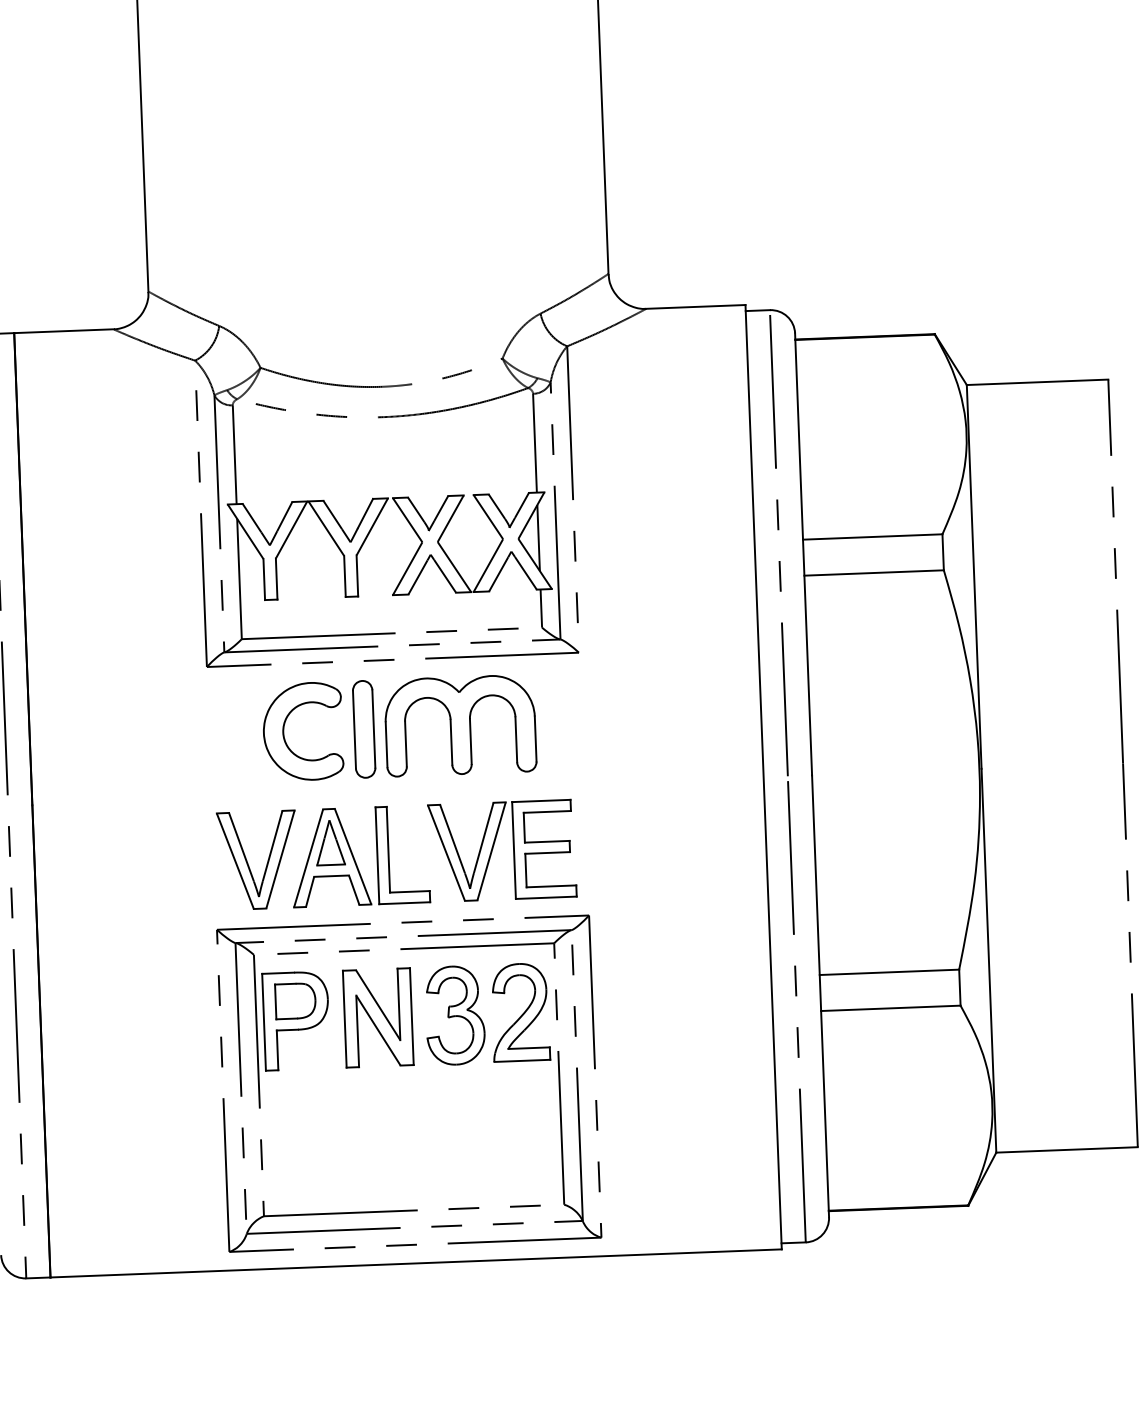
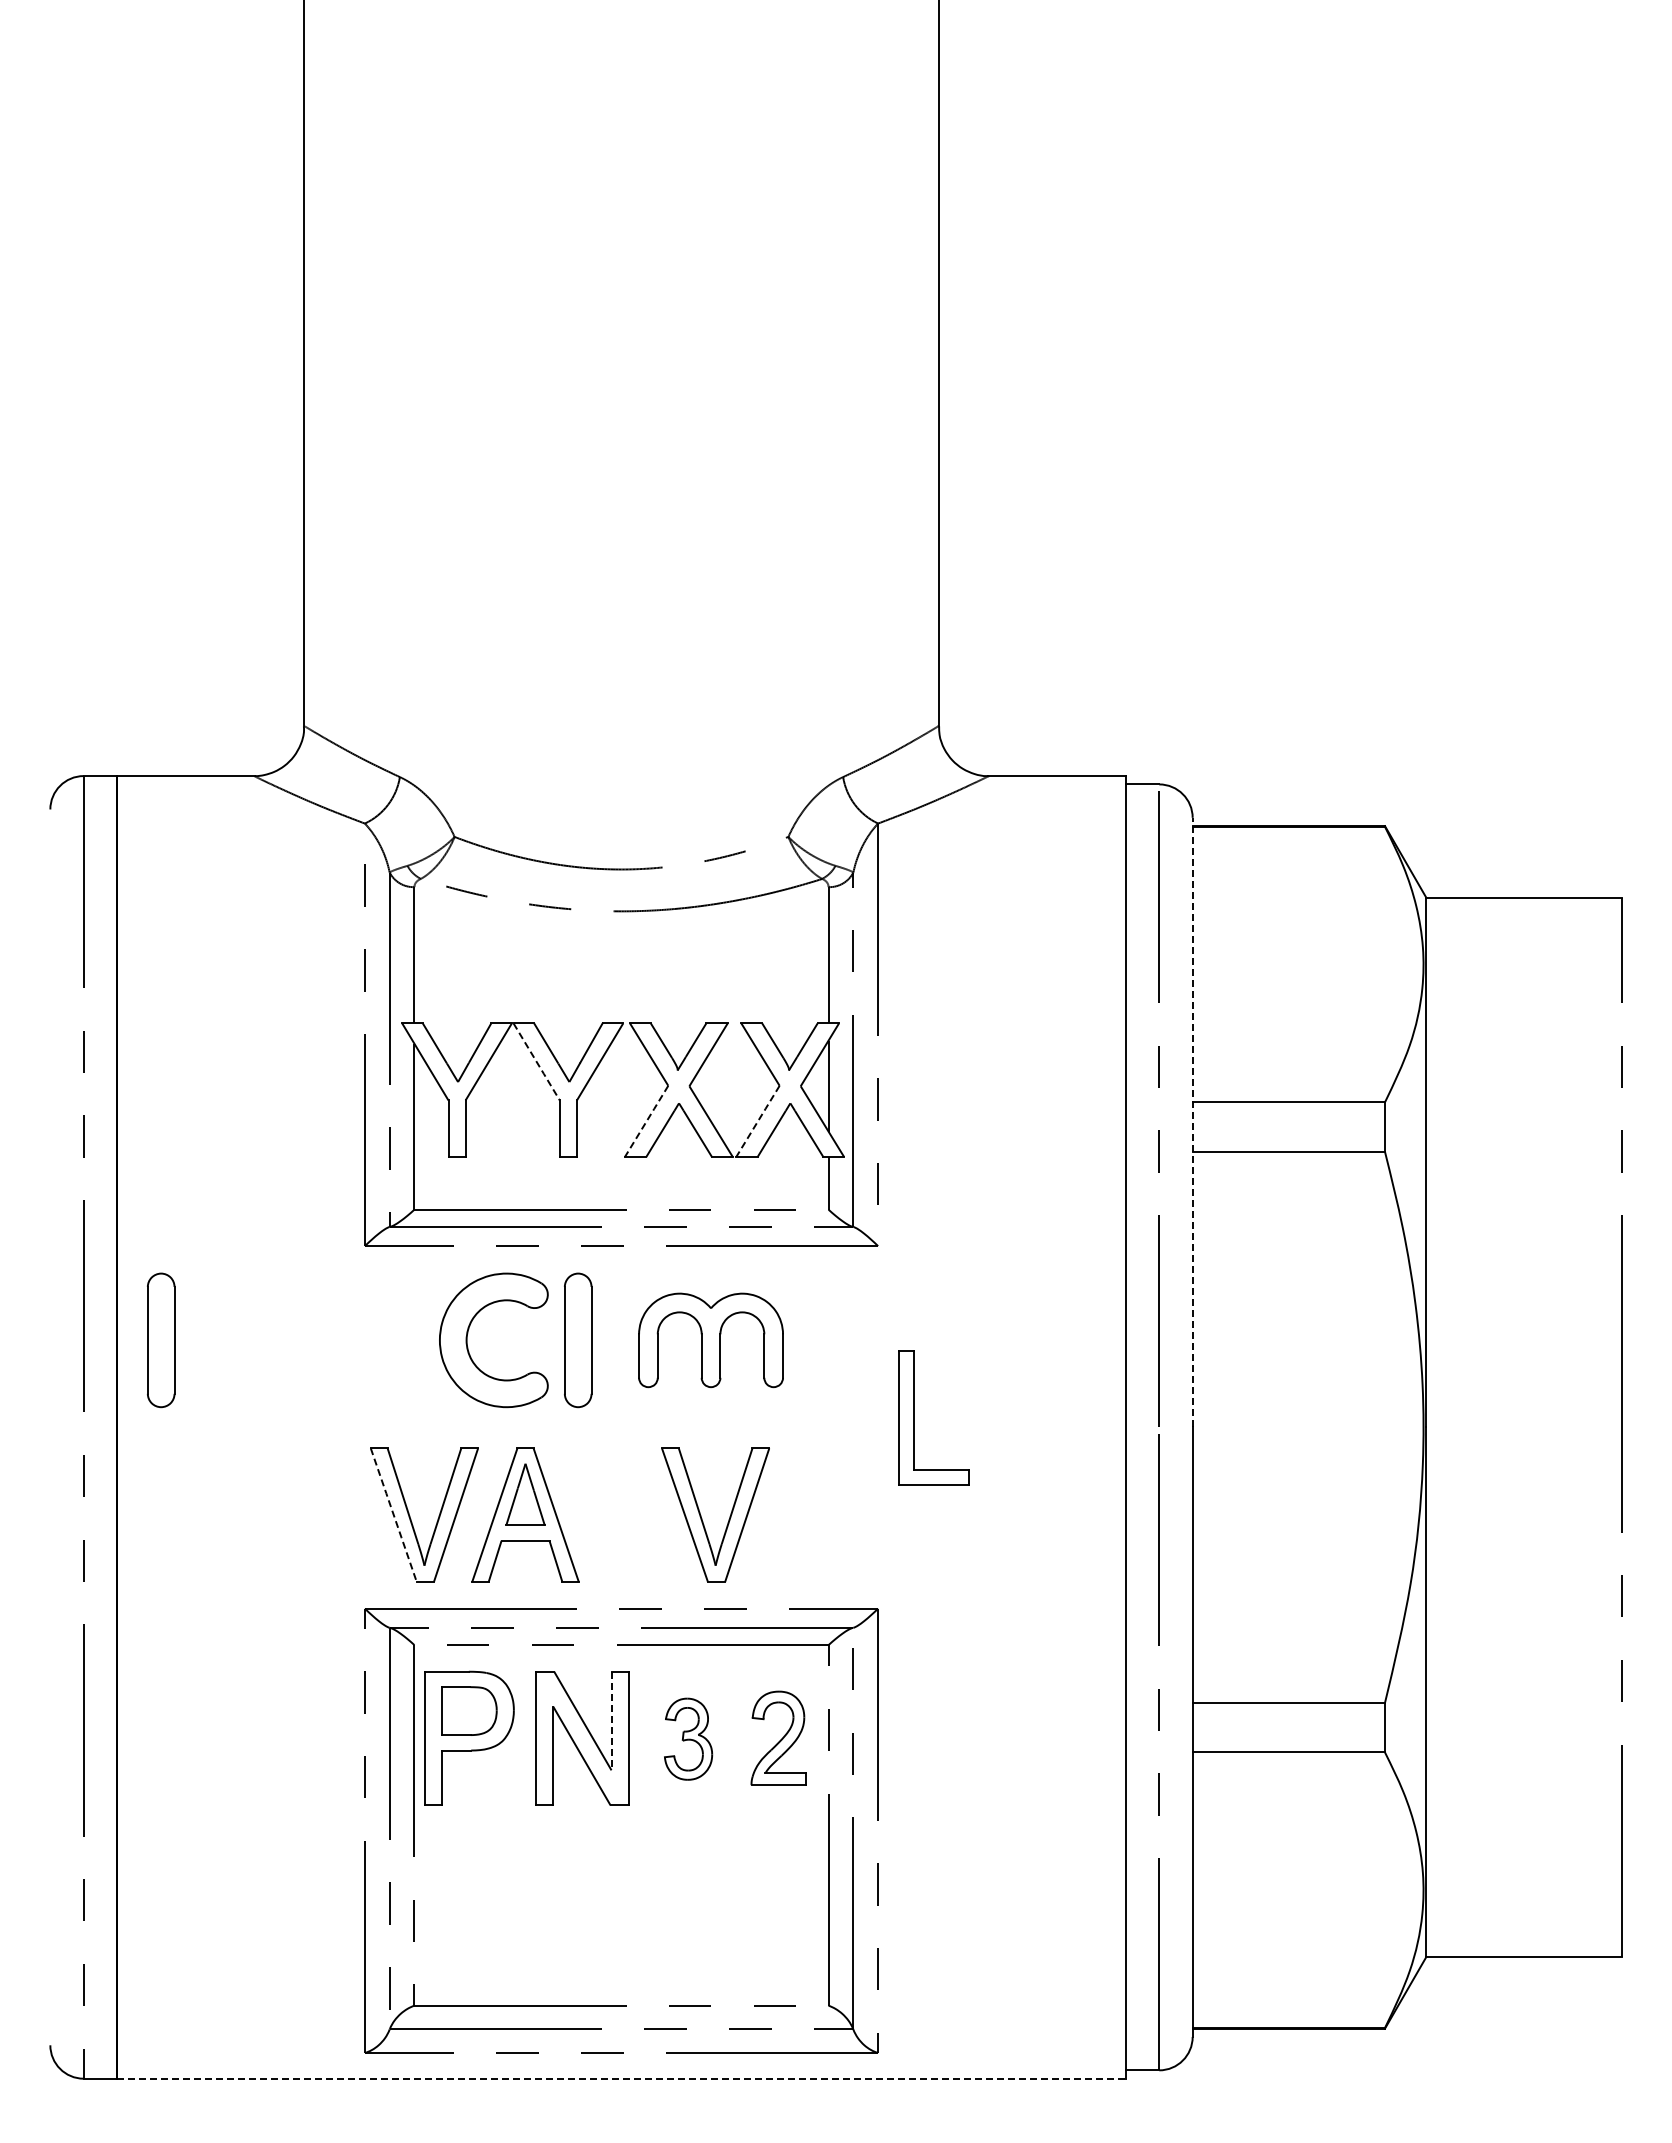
line: (326, 529) -> (537, 1062), solid -> dashed
line: (803, 554) -> (1192, 1122), solid -> dashed
line: (488, 565) -> (757, 1121), solid -> dashed
line: (407, 568) -> (646, 1121), solid -> dashed
part: (460, 725) -> (710, 1340), size x0.7
part: (62, 741) -> (161, 1340), added
part: (543, 848) -> (819, 1514), removed
part: (388, 854) -> (914, 1417), moved
line: (235, 861) -> (393, 1515), solid -> dashed
line: (398, 1004) -> (611, 1721), solid -> dashed
part: (520, 1011) -> (778, 1737), size x0.7
part: (455, 1014) -> (688, 1738), size x0.6
line: (416, 1263) -> (622, 2078), solid -> dashed

